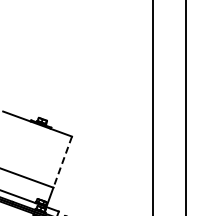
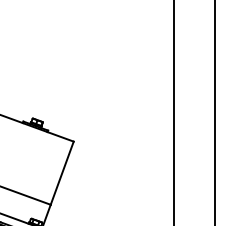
line: (62, 162) -> (61, 173), dashed -> solid

